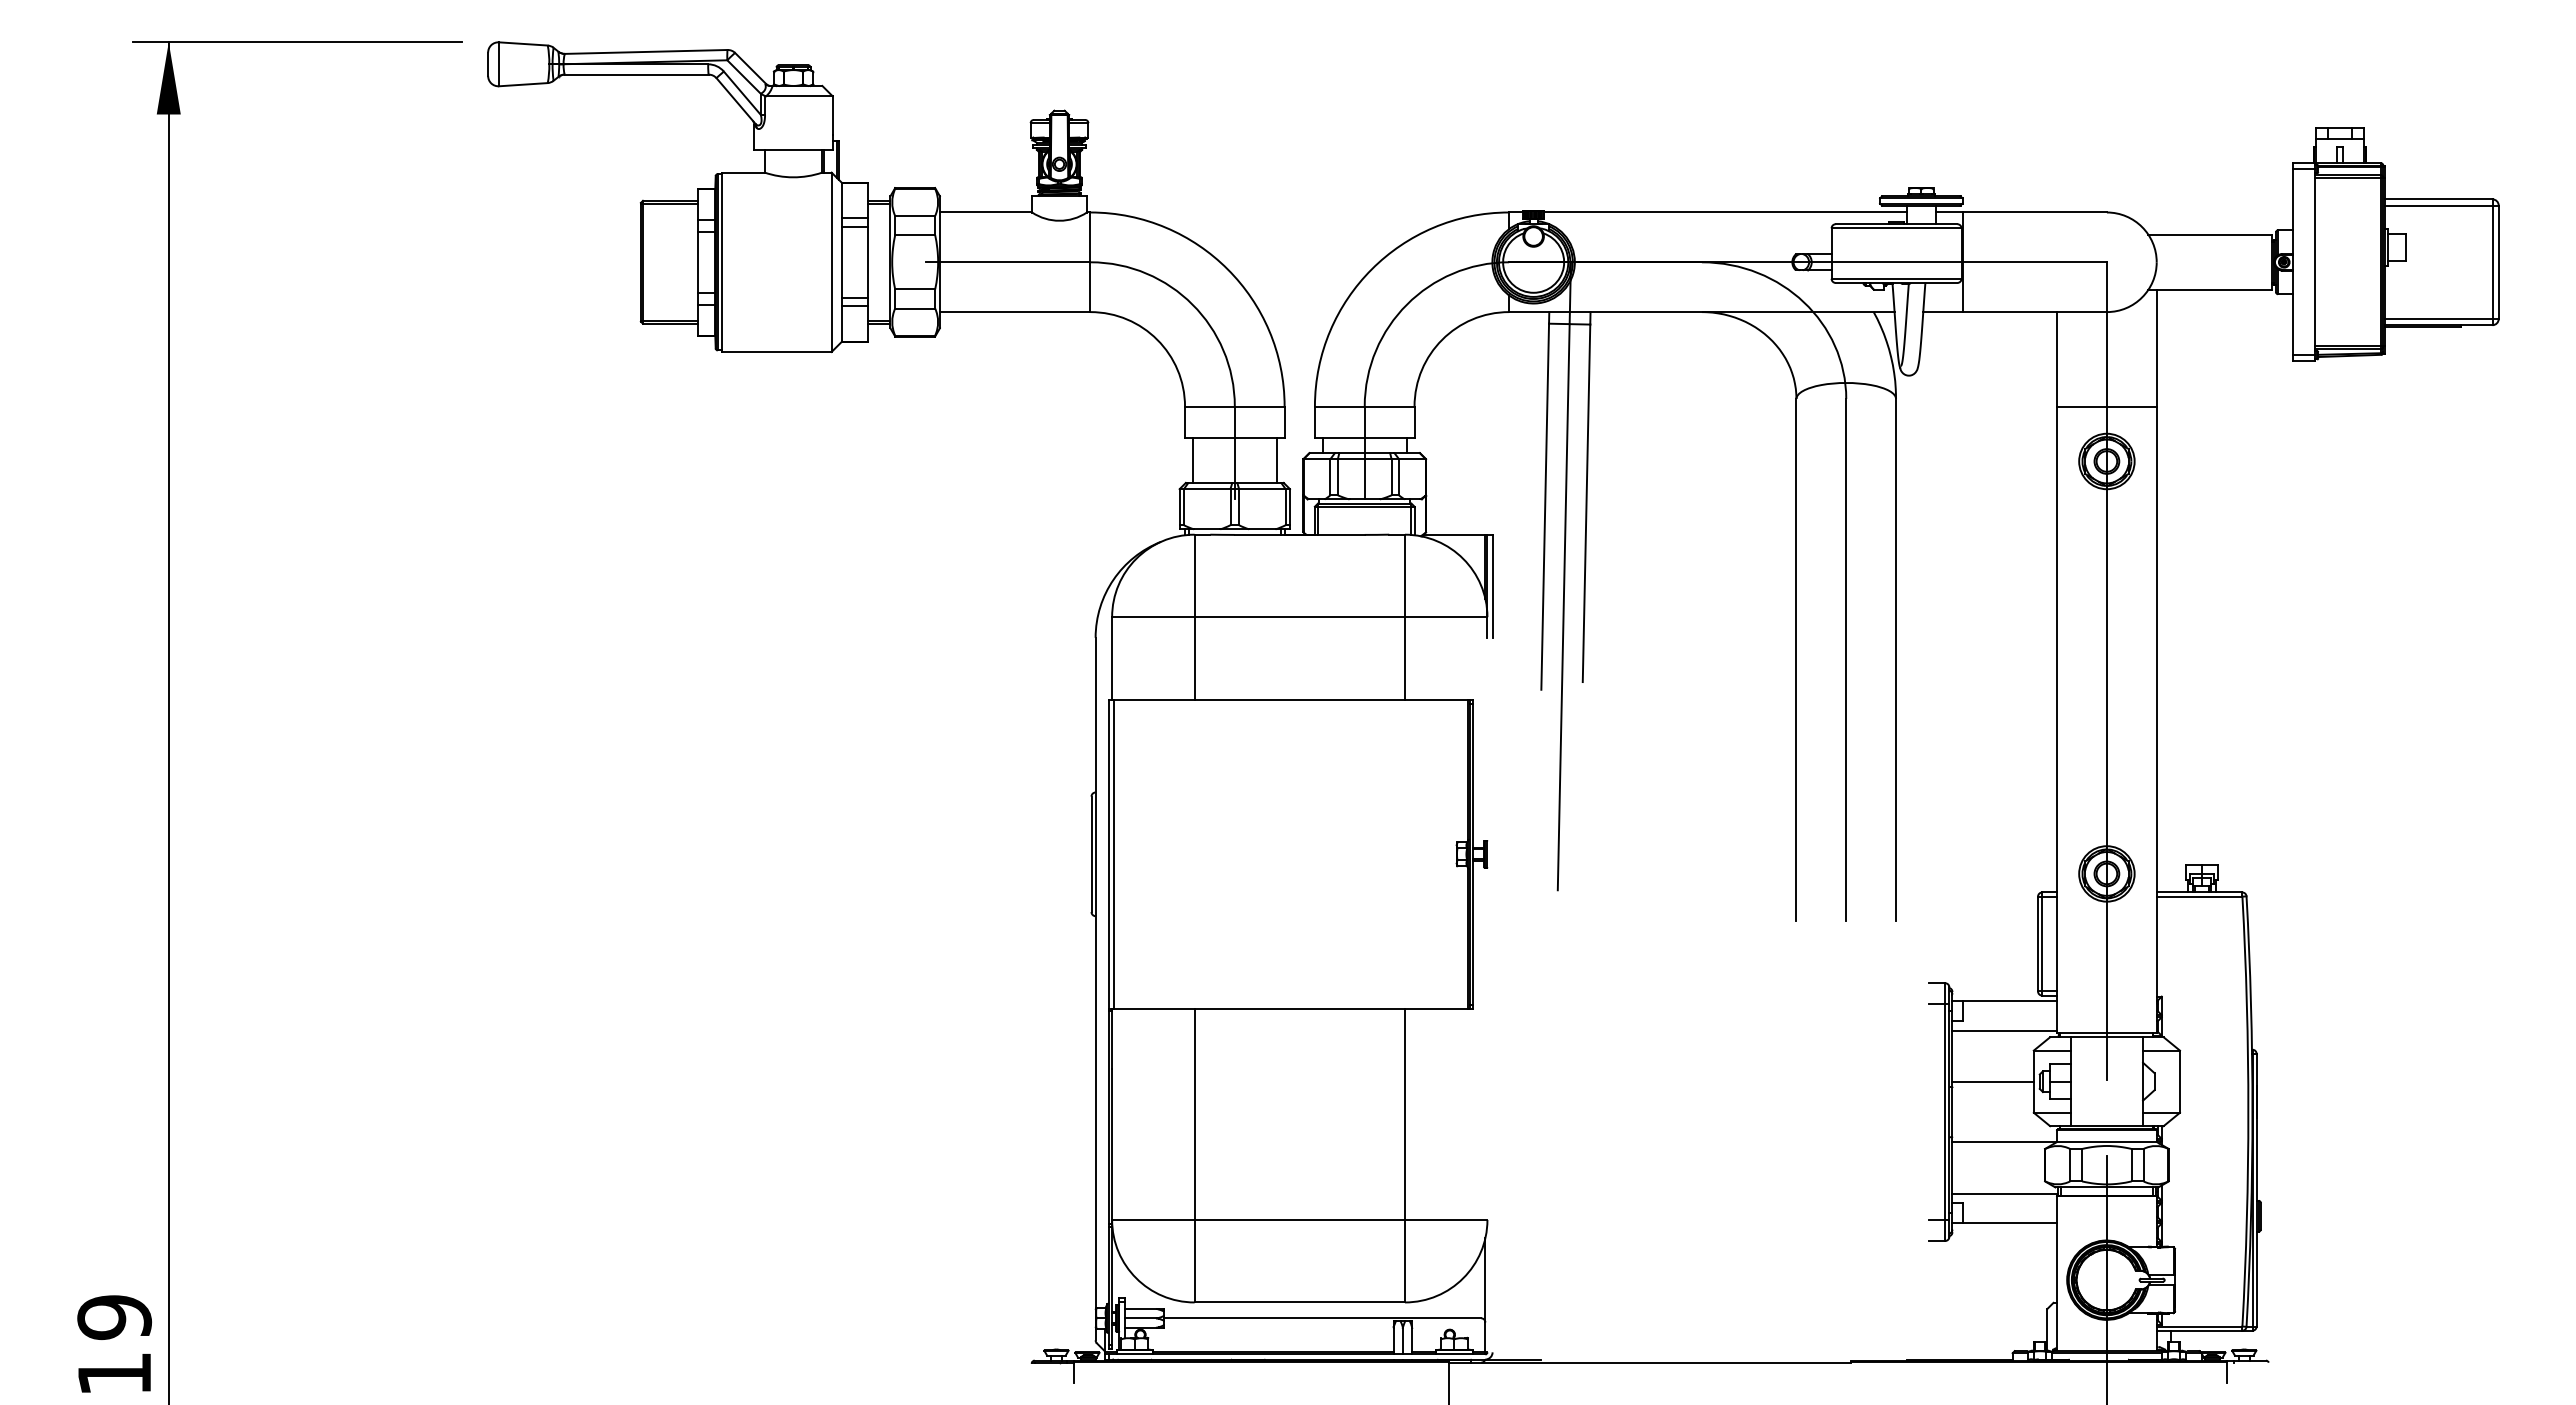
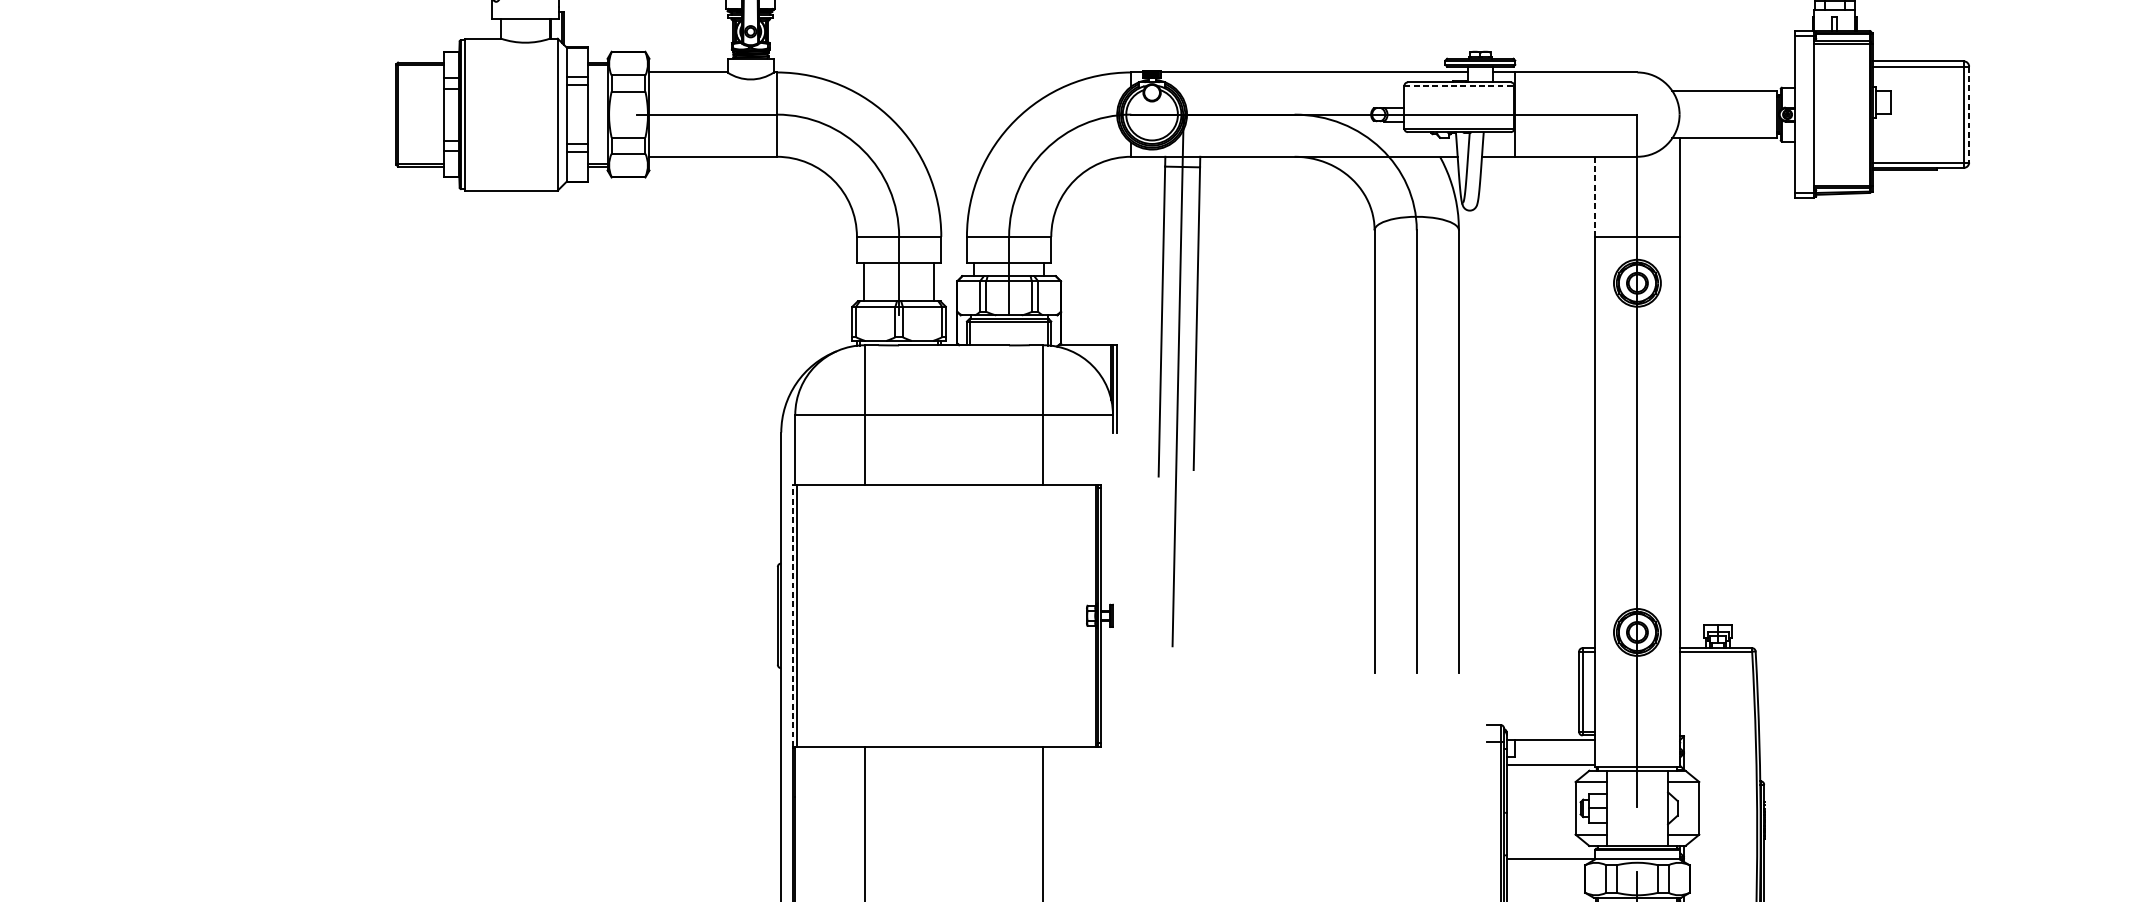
line: (1896, 228) -> (1459, 86), solid -> dashed
line: (2498, 262) -> (1968, 114), solid -> dashed
line: (2057, 359) -> (1595, 196), solid -> dashed
line: (1109, 854) -> (793, 616), solid -> dashed
line: (1992, 1082) -> (1540, 809), removed

